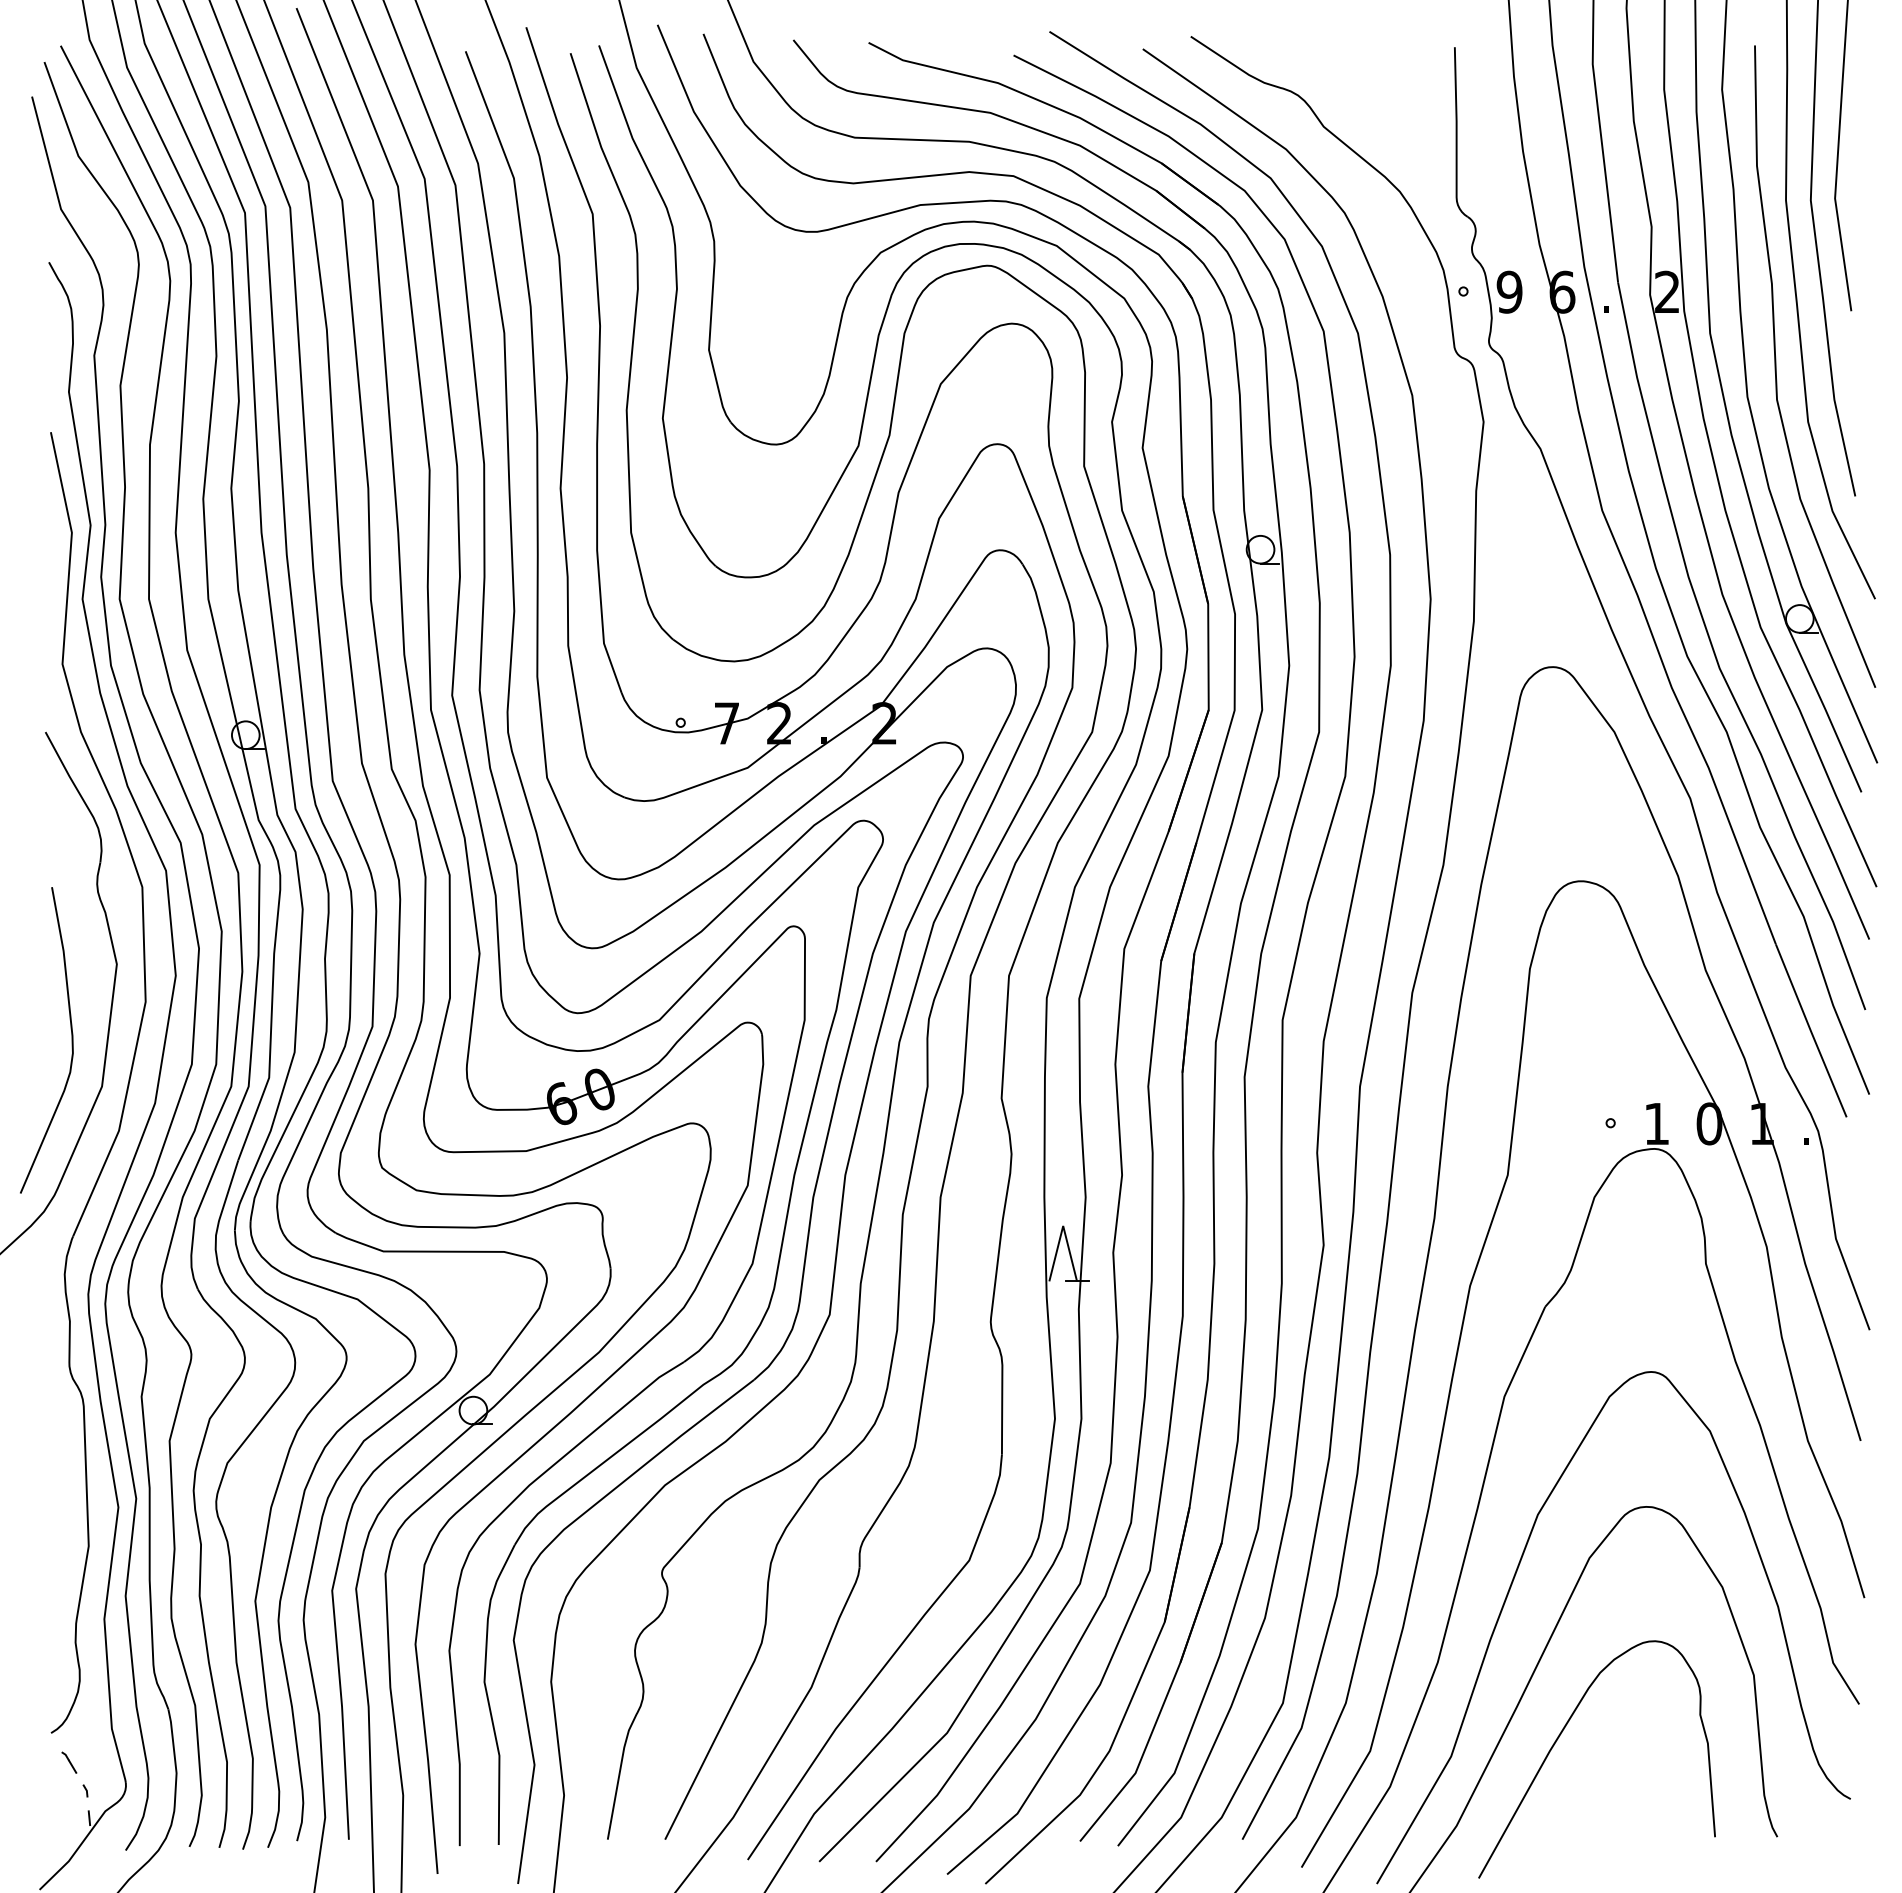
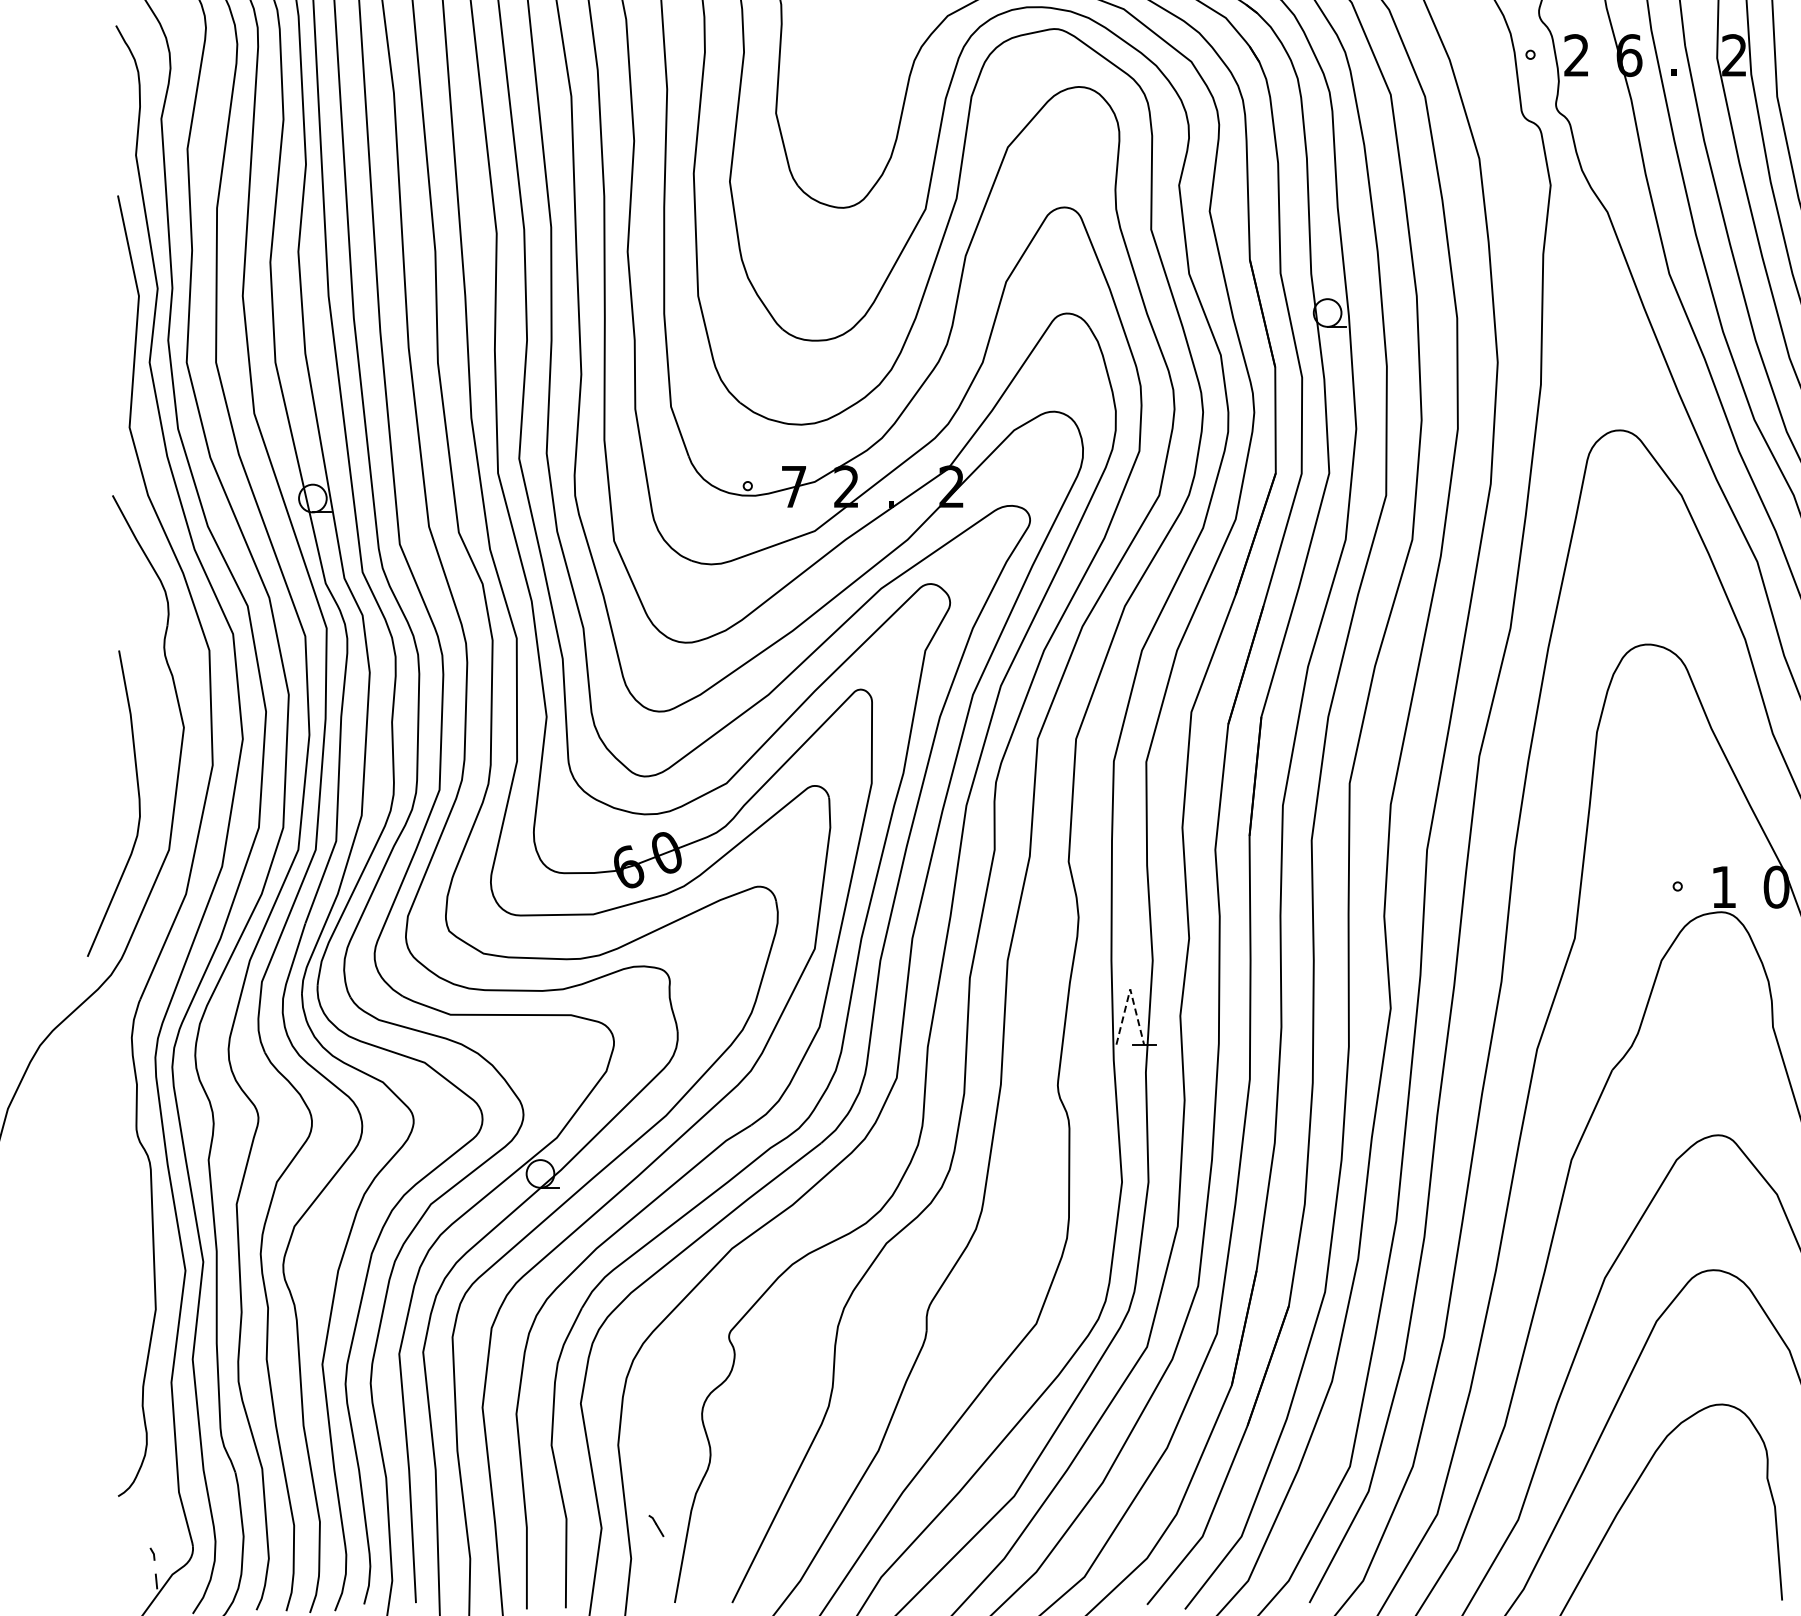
text: (1509, 291) -> (1576, 54), 9 -> 2
line: (1063, 1225) -> (1130, 988), solid -> dashed
part: (69, 1762) -> (656, 1525), moved

